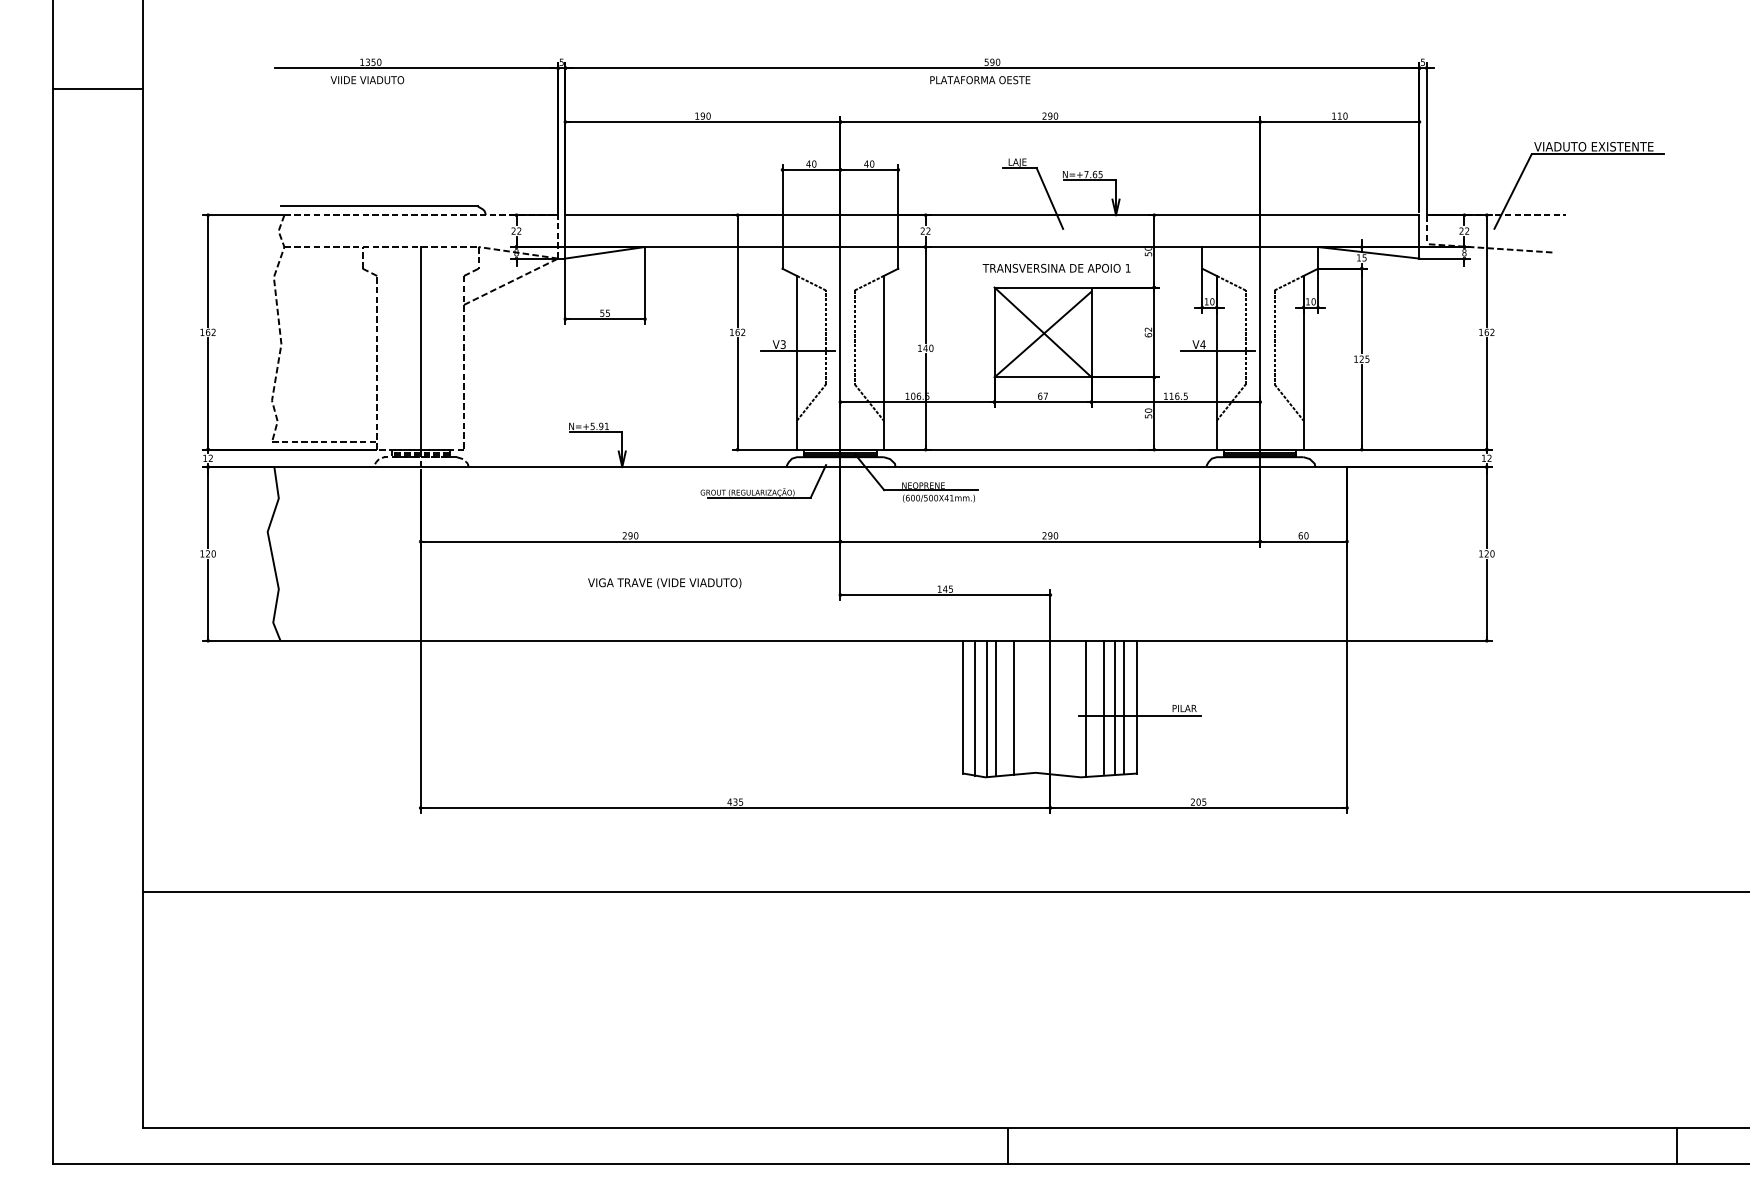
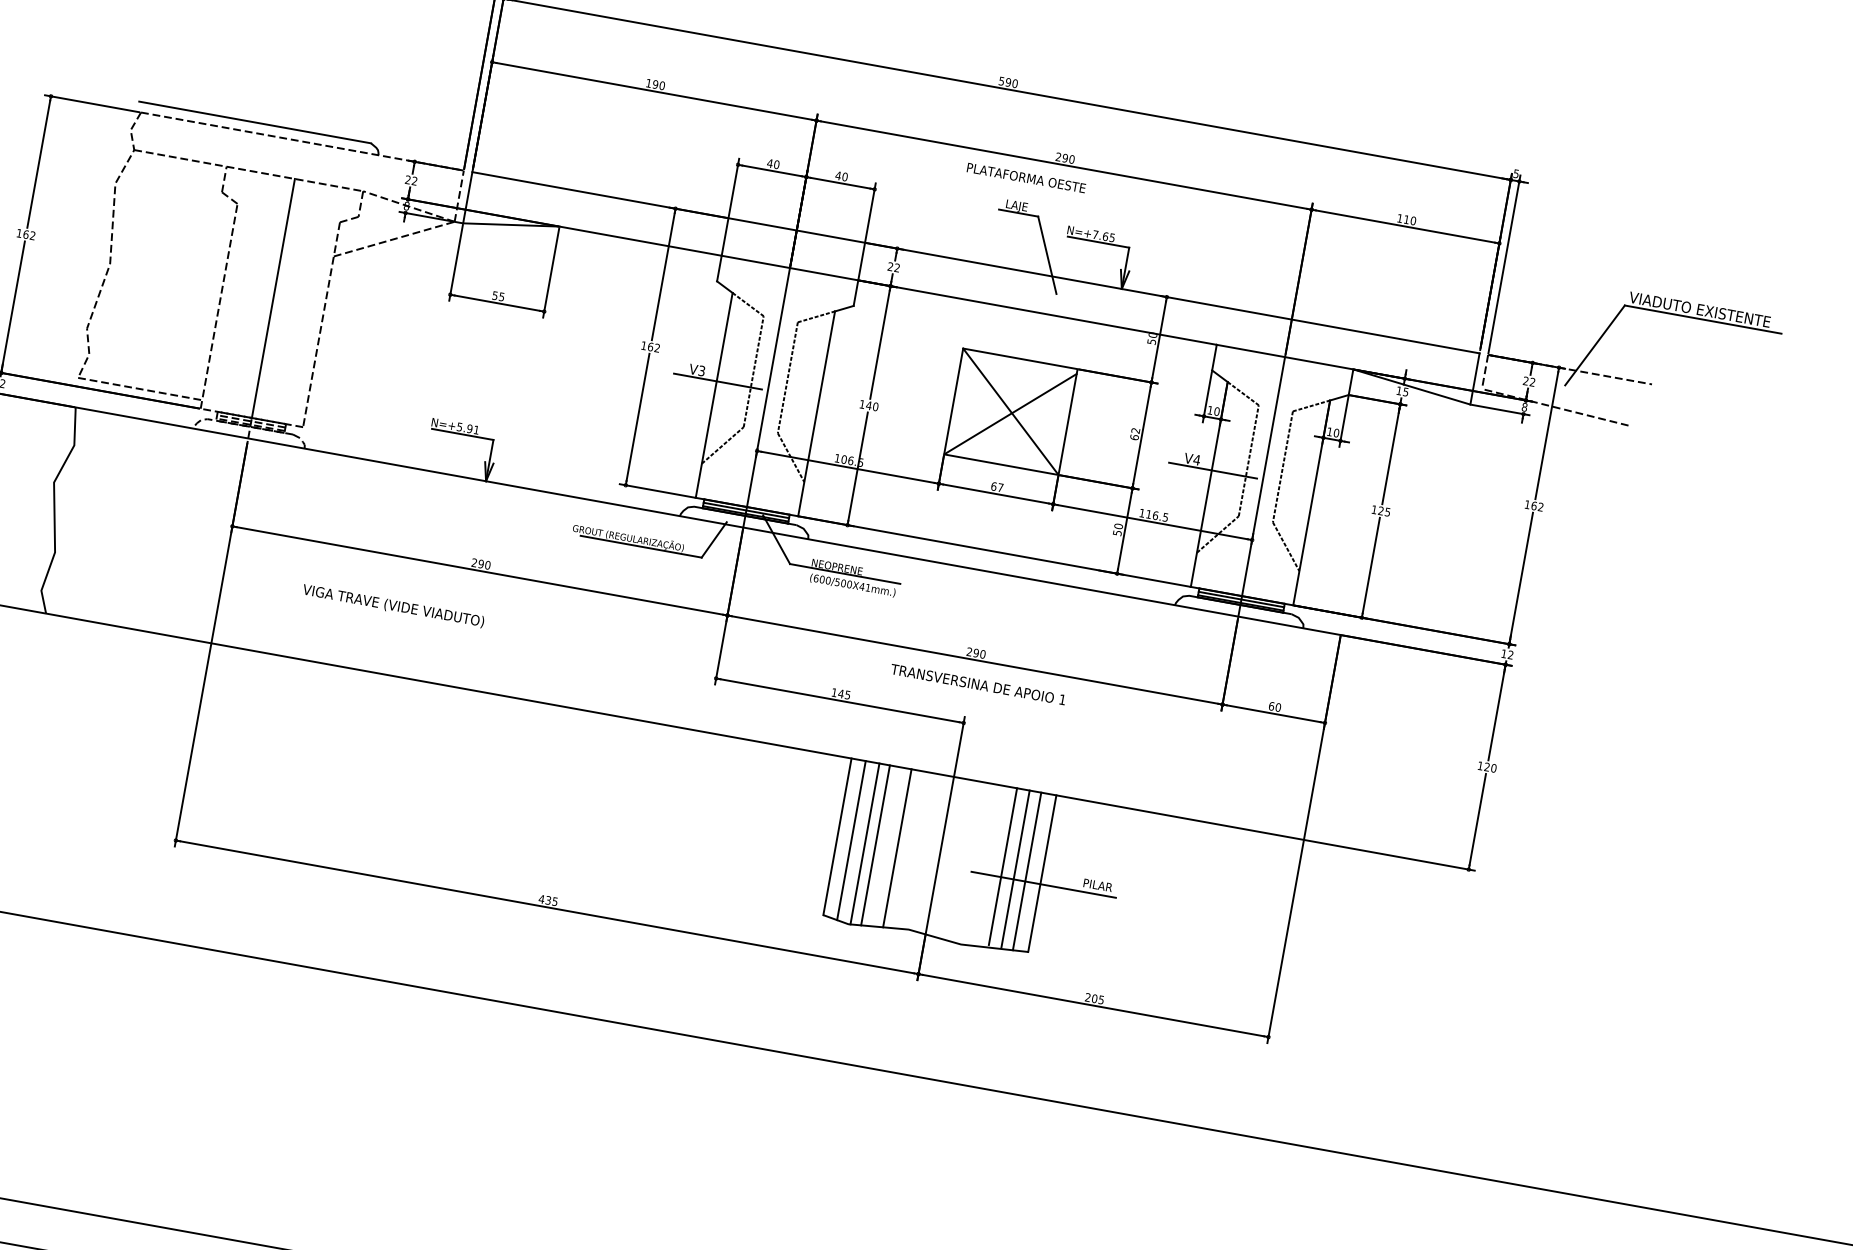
text: (980, 80) -> (1026, 178), moved
text: (1056, 267) -> (978, 683), moved
text: (664, 583) -> (393, 606), moved
line: (1086, 708) -> (982, 864), removed

